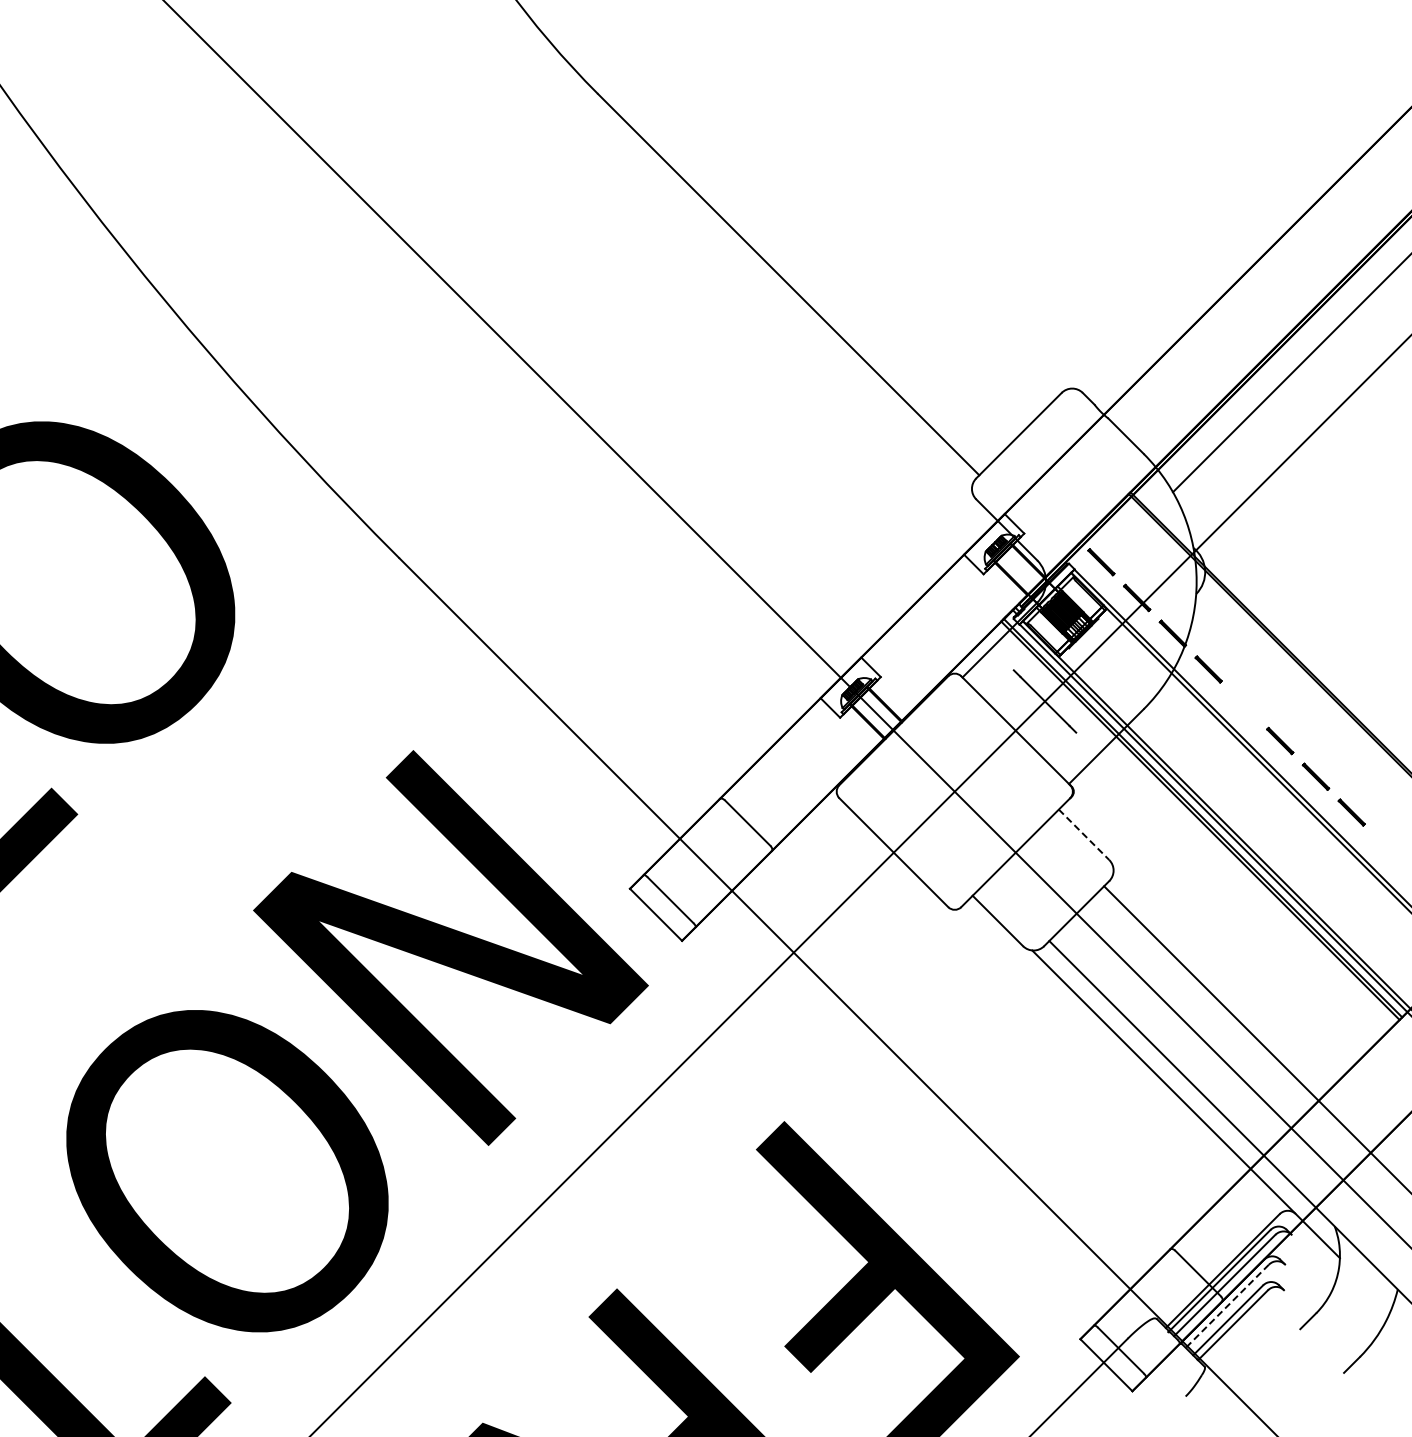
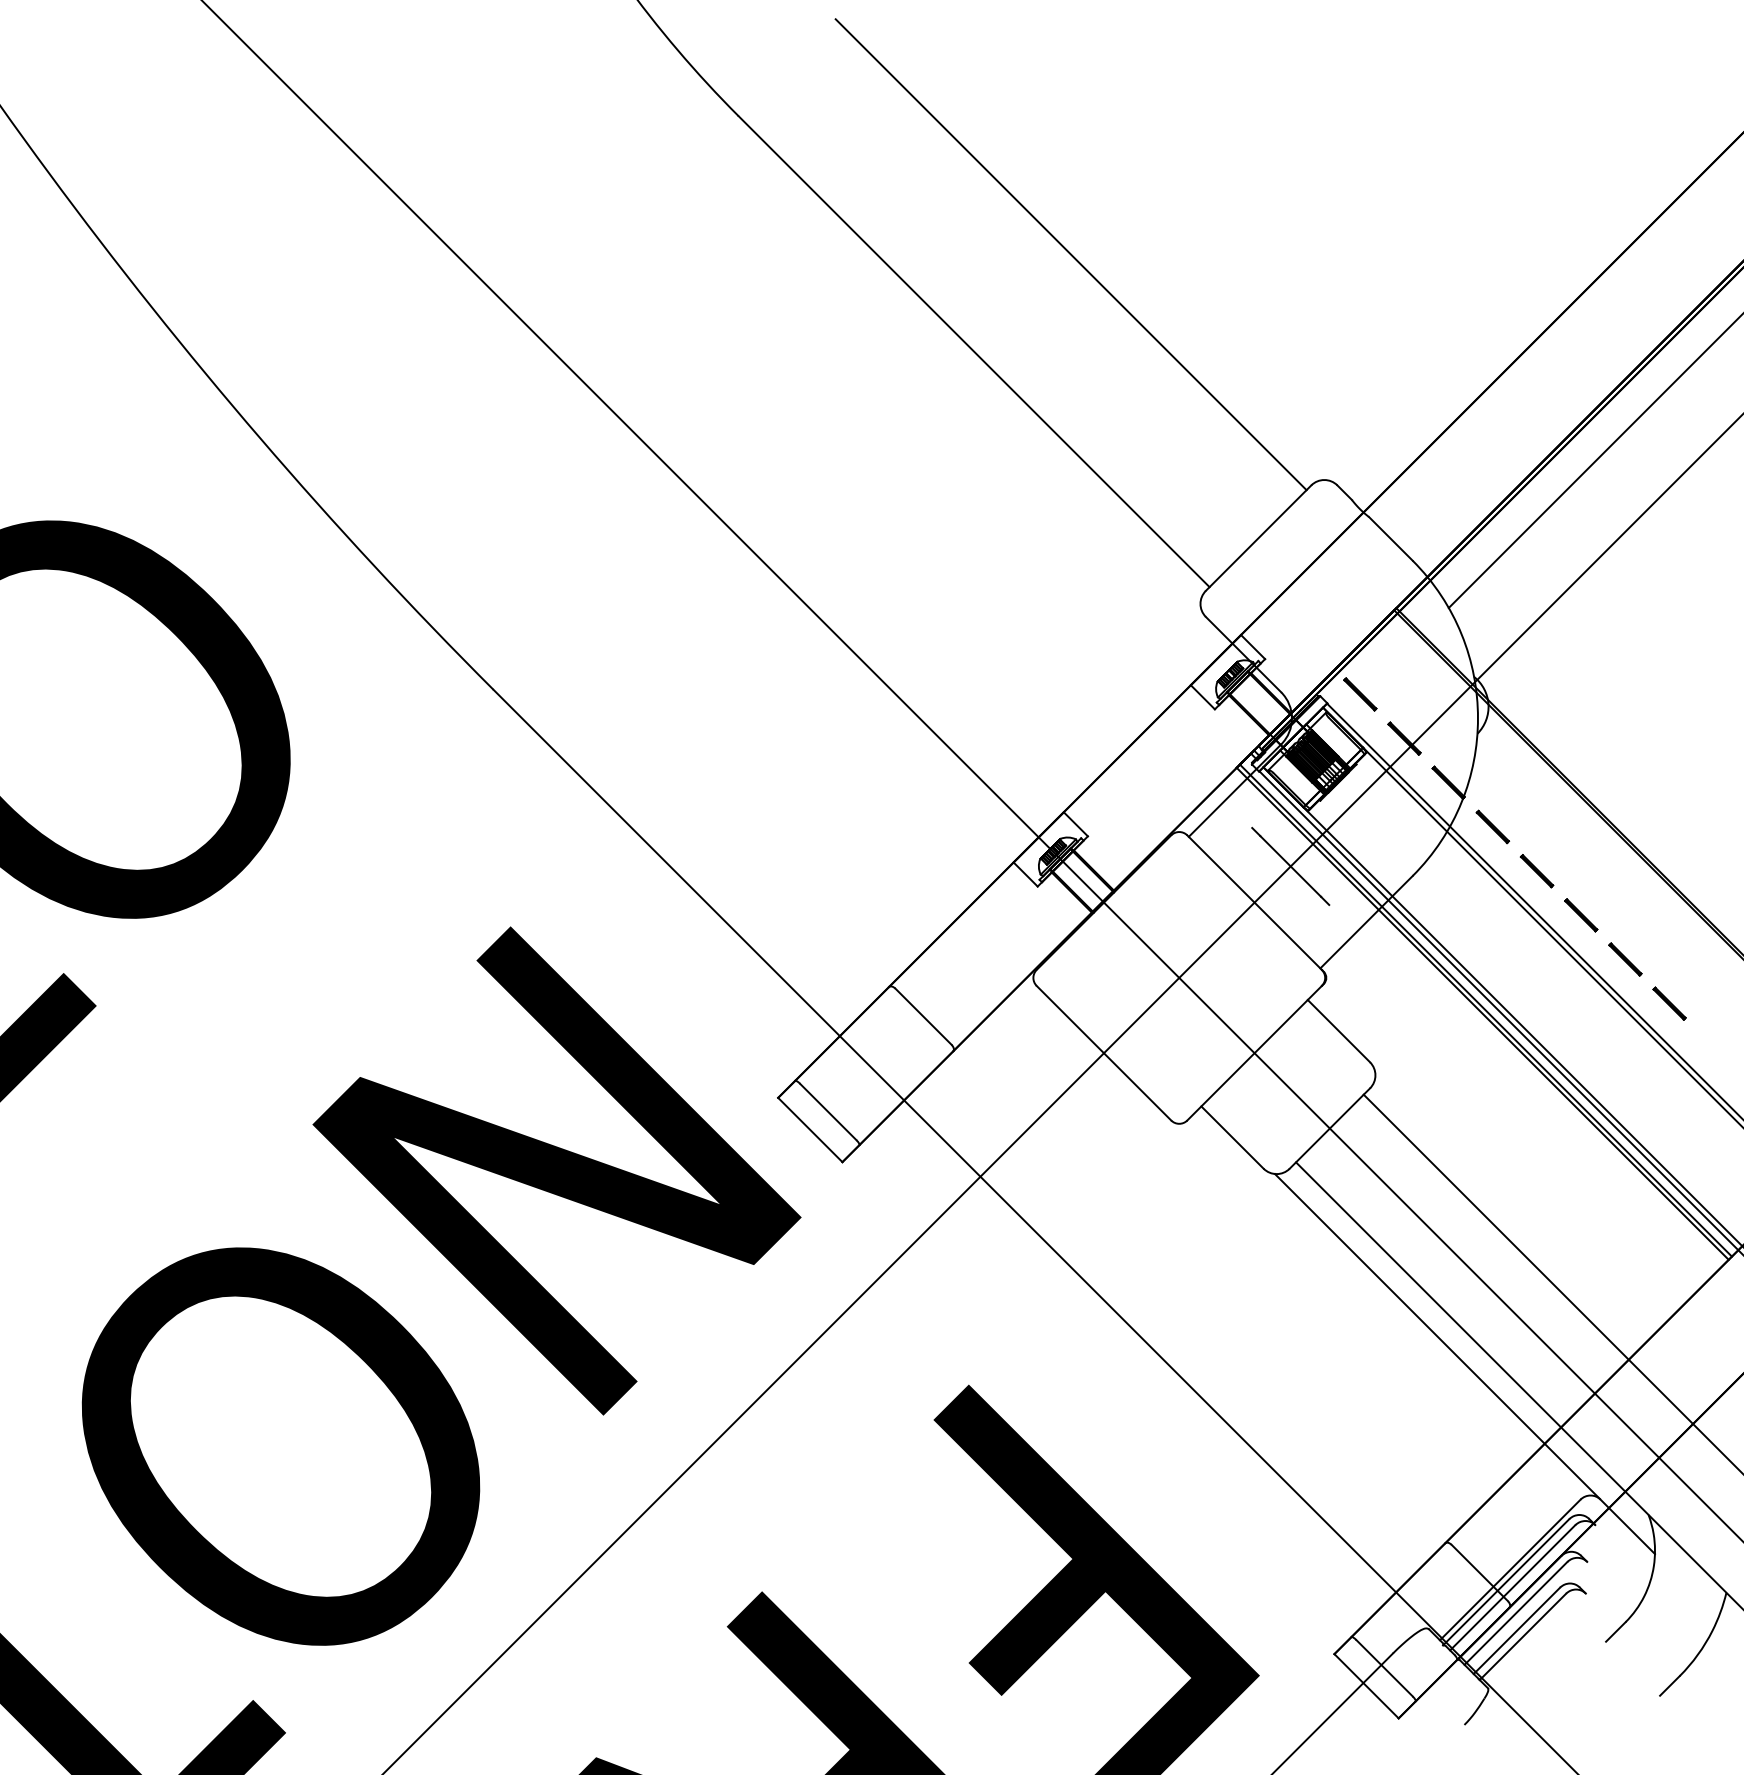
line: (866, 205) -> (1070, 253), added
line: (1244, 705) -> (1537, 871), added
line: (1084, 834) -> (1339, 1030), dashed -> solid
line: (1227, 1306) -> (1516, 1613), dashed -> solid

